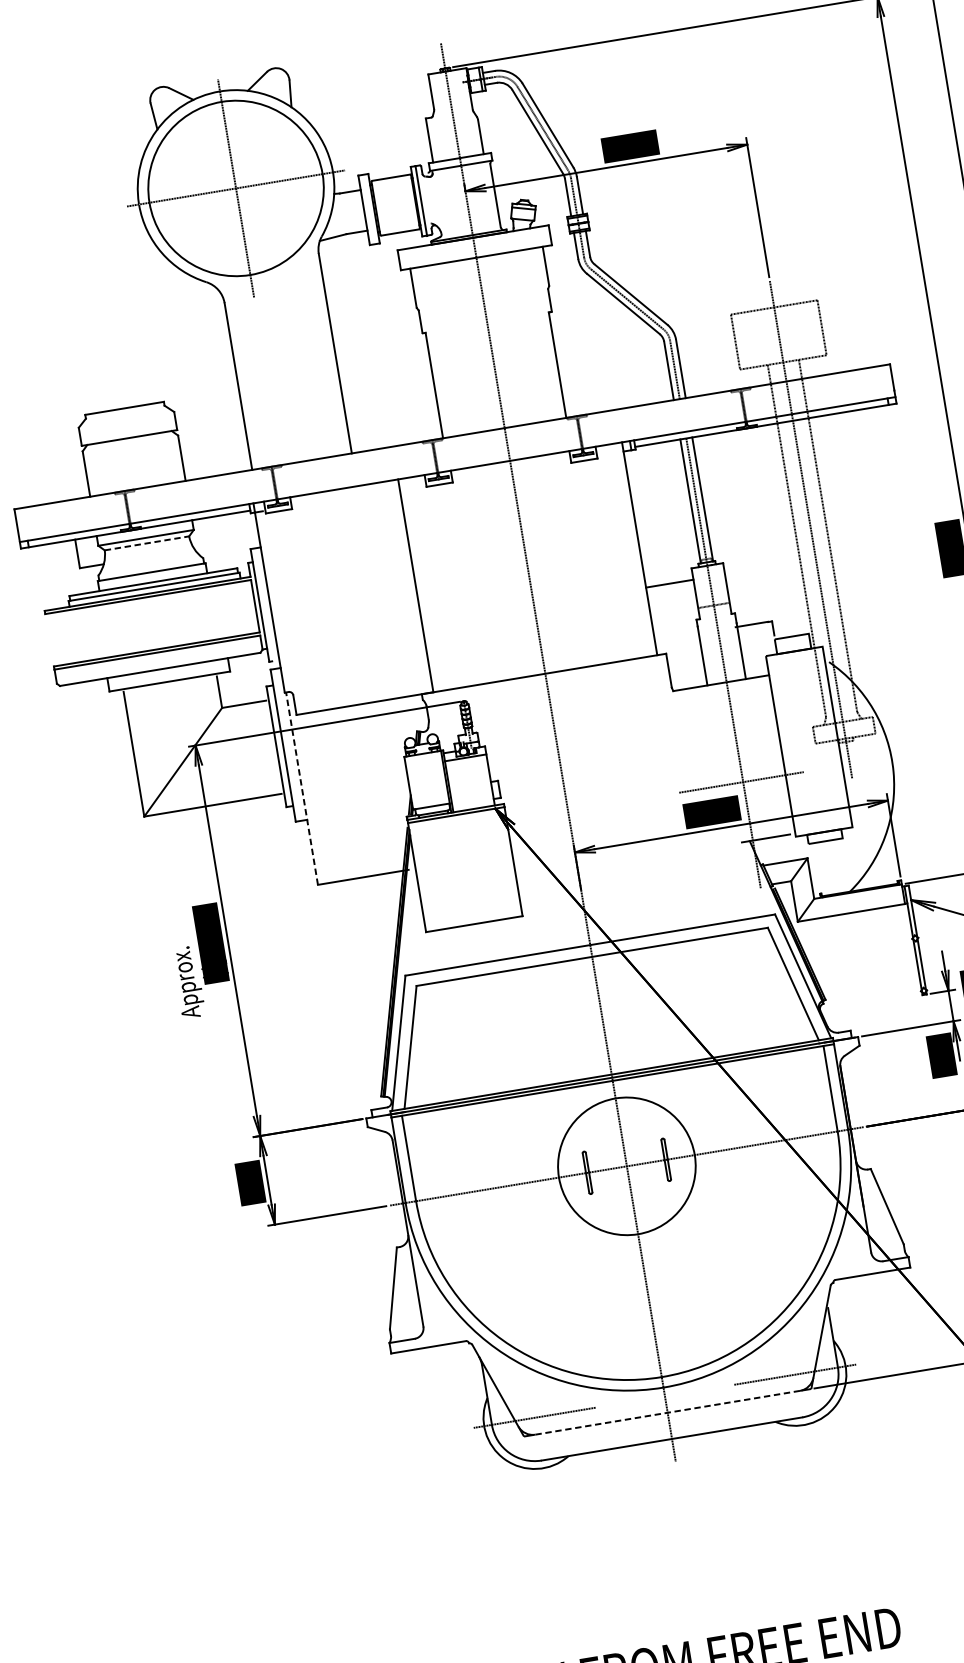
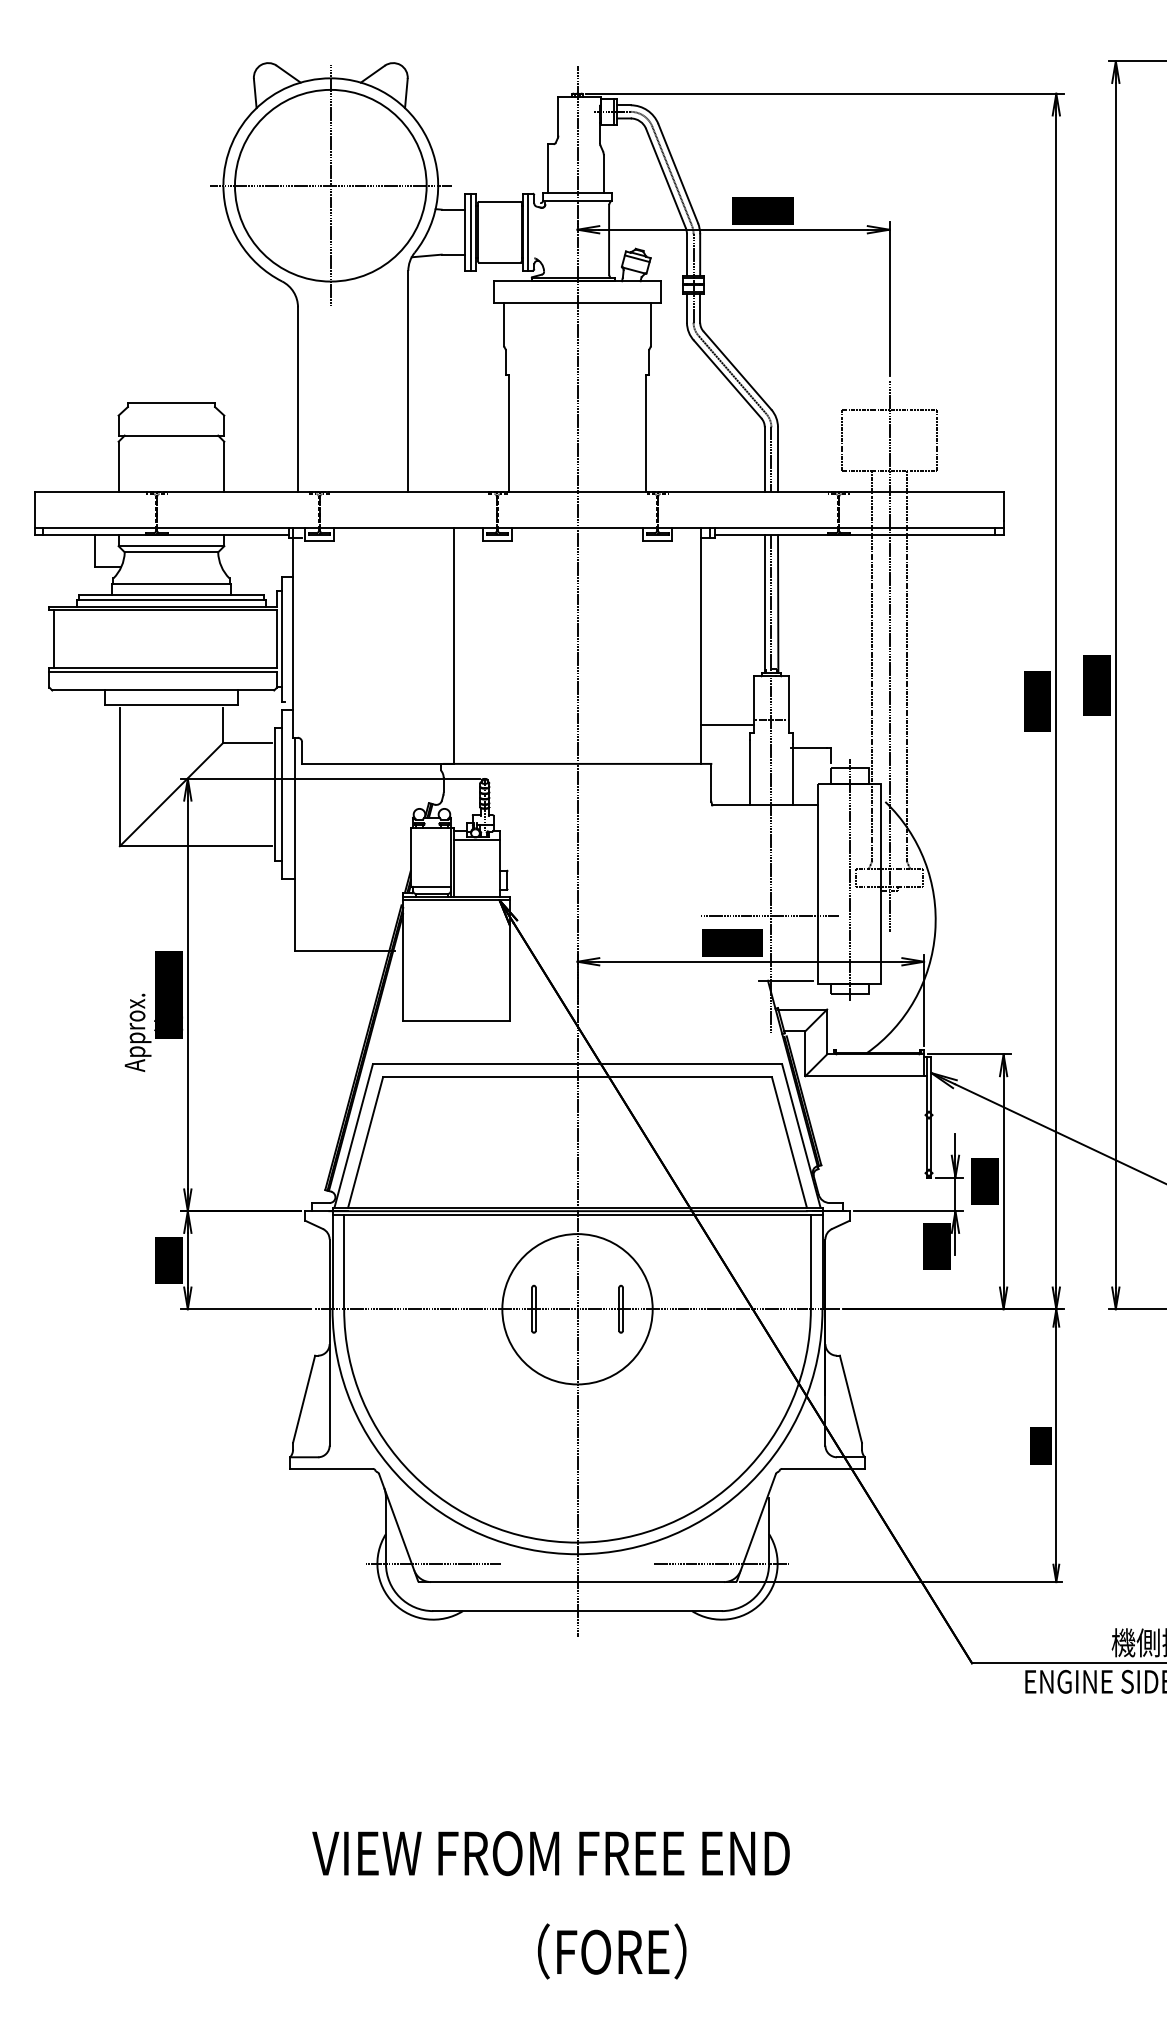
line: (369, 208) -> (470, 231), added
line: (147, 543) -> (171, 552), dashed -> solid
line: (669, 584) -> (727, 725), moved
line: (54, 639) -> (54, 639), added
line: (808, 737) -> (849, 879), added
line: (301, 788) -> (294, 844), dashed -> solid
line: (668, 1412) -> (578, 1582), dashed -> solid

